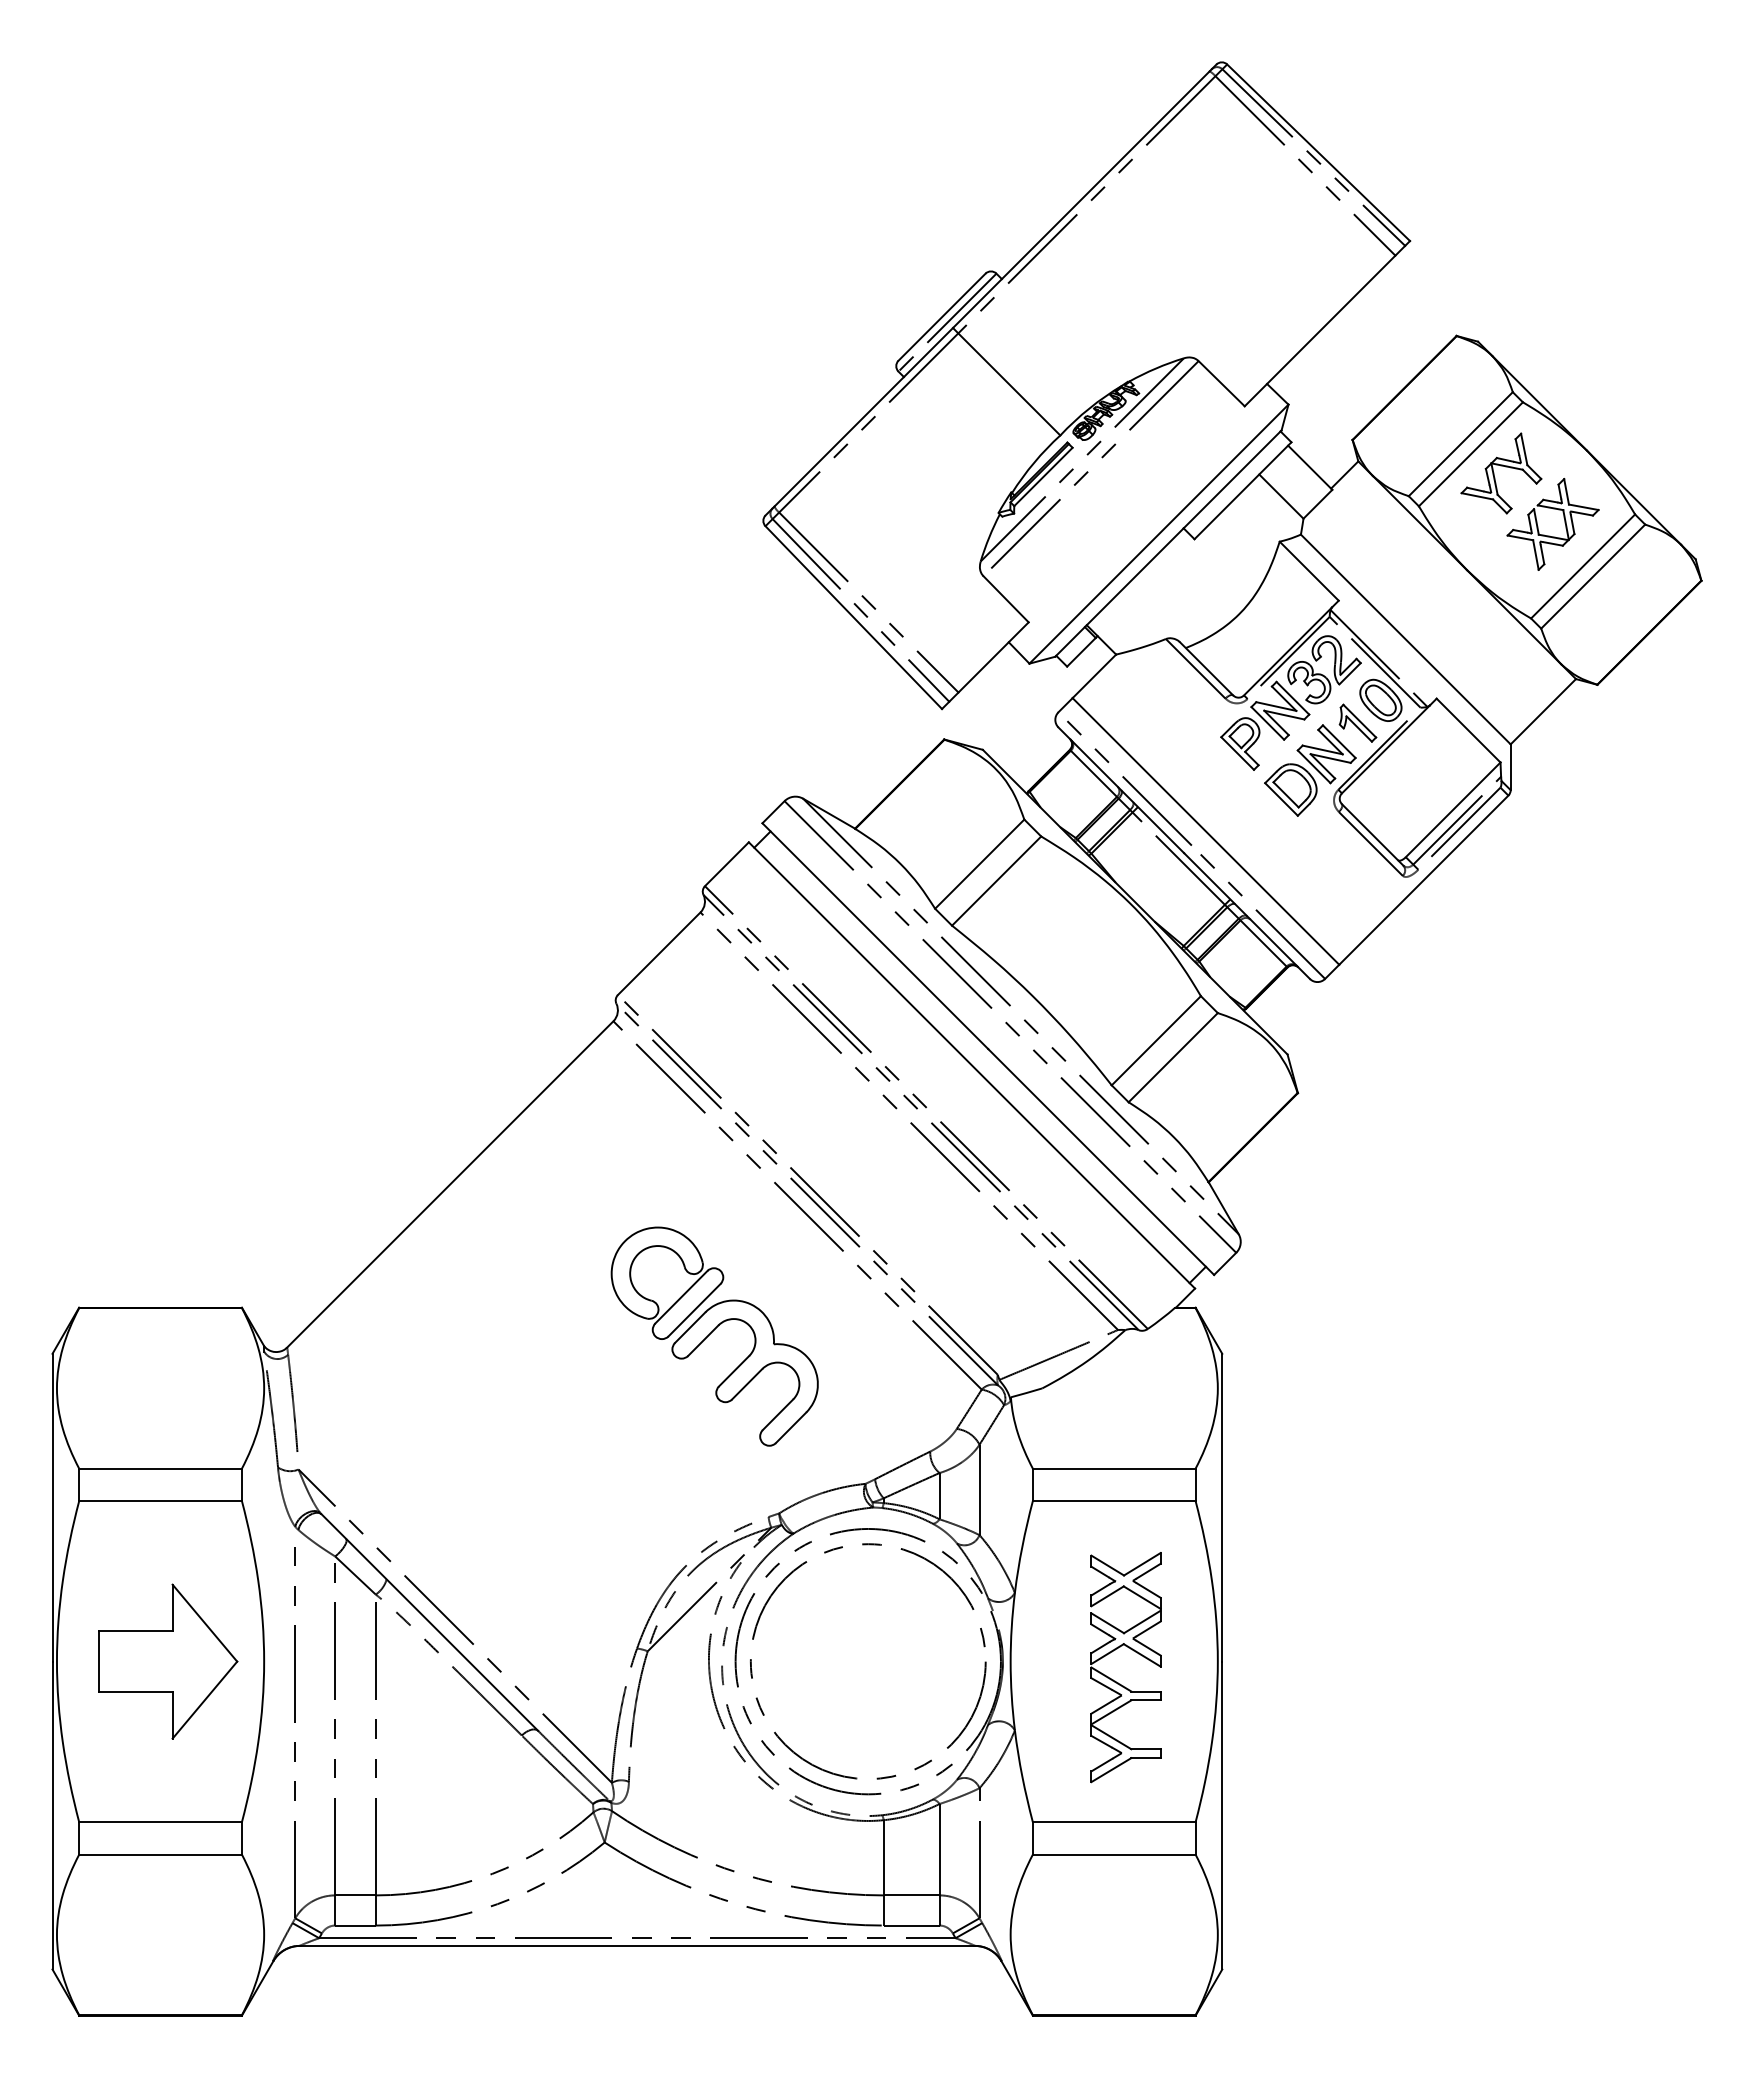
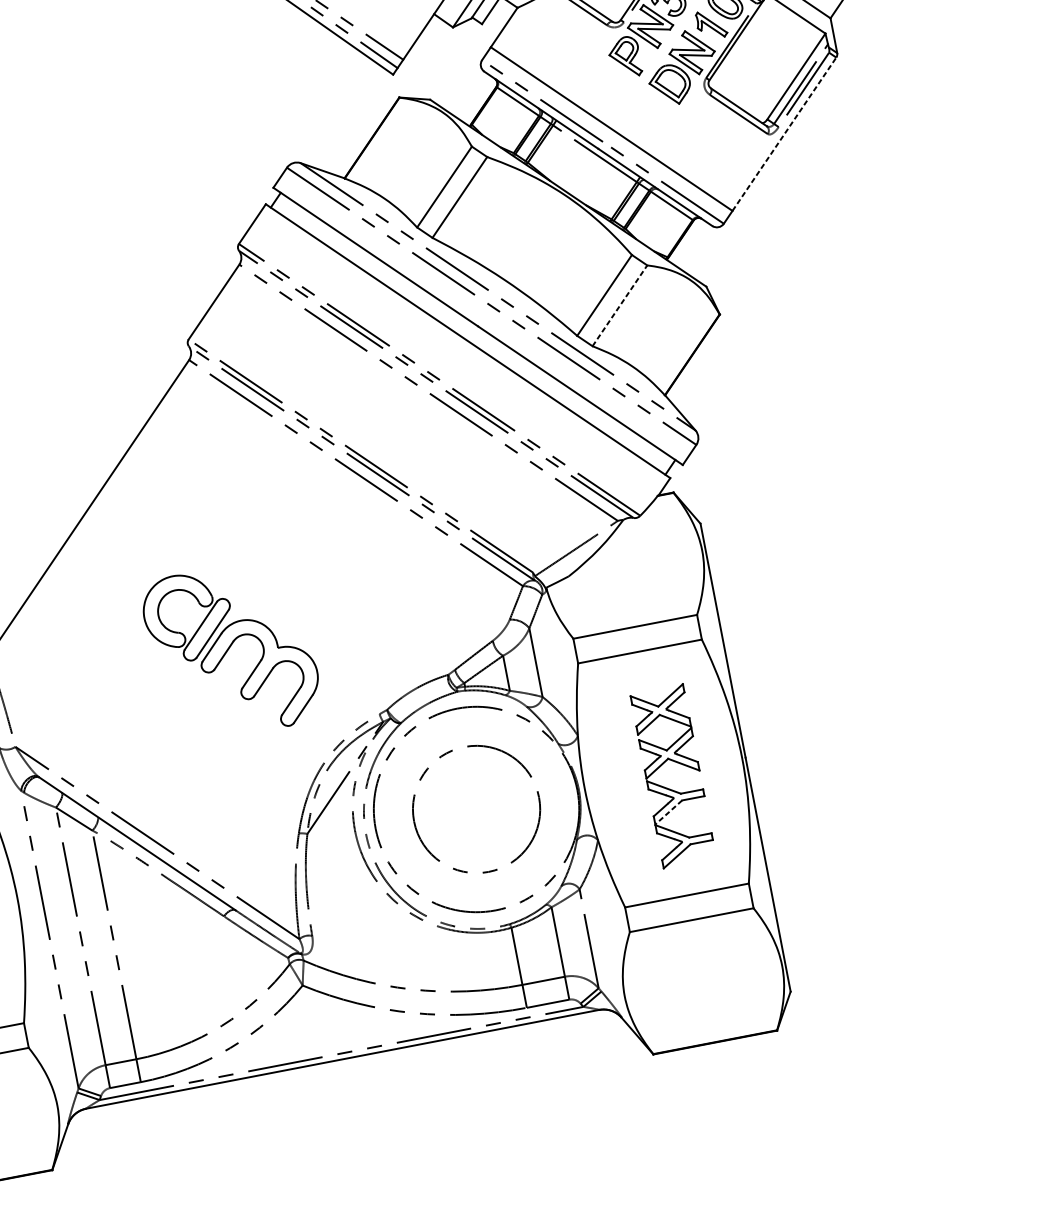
line: (1423, 880) -> (784, 134), solid -> dashed
line: (1173, 1057) -> (620, 305), solid -> dashed
part: (714, 1336) -> (231, 650), moved
circle: (868, 1661) -> (476, 809), size x0.7
line: (1110, 1712) -> (668, 812), solid -> dashed

